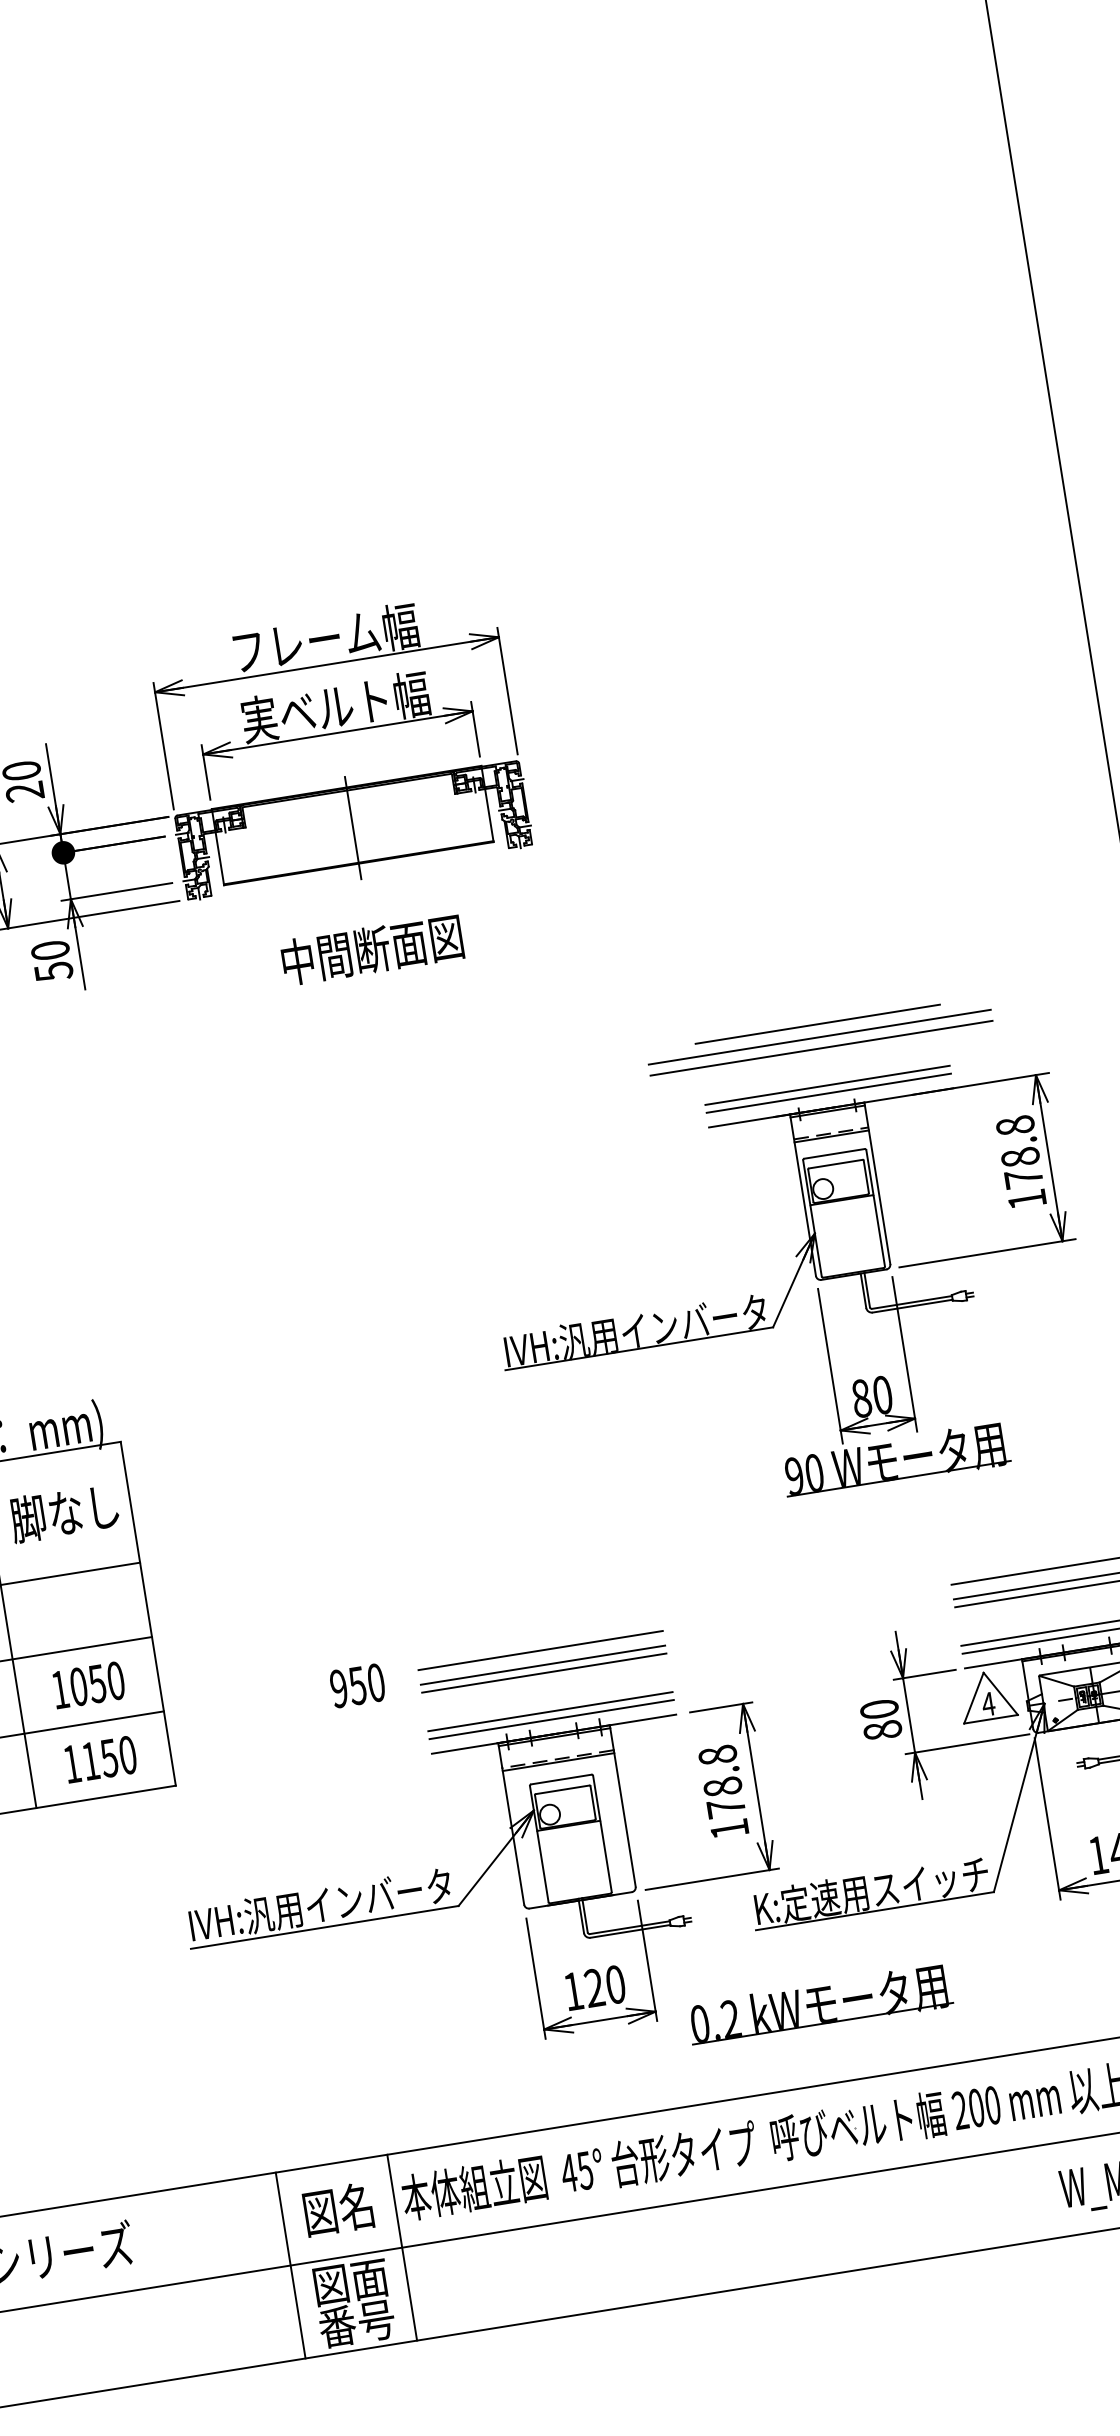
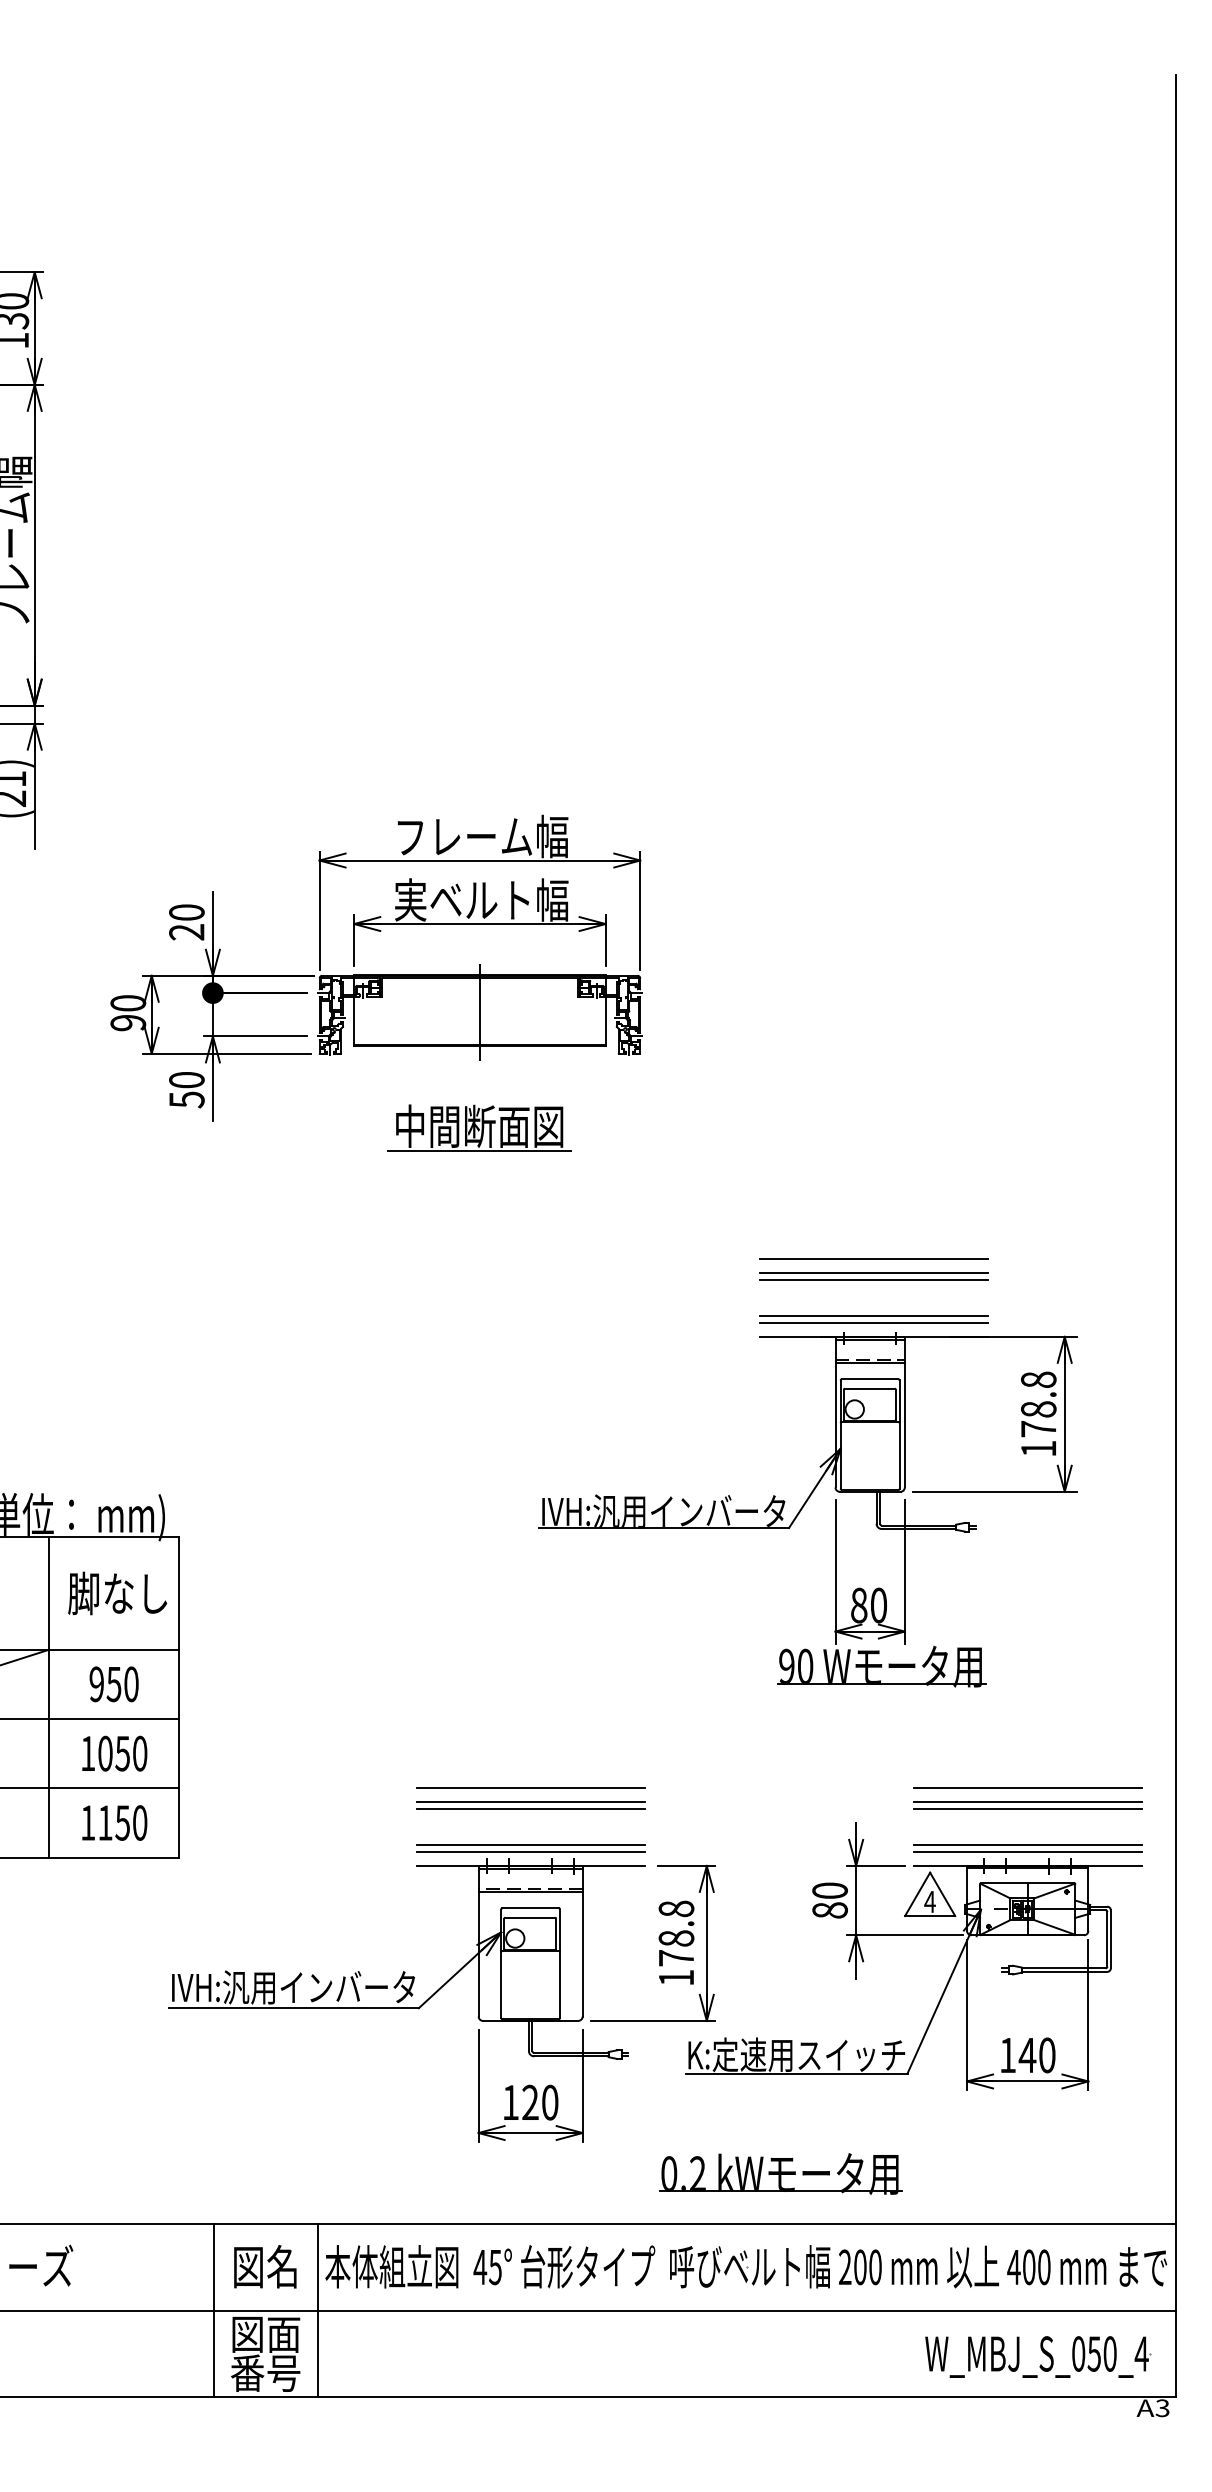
line: (376, 976) -> (479, 1151), added
part: (820, 1043) -> (873, 1276), size x0.71
text: (357, 1686) -> (113, 1684), moved
part: (819, 2004) -> (780, 2173), moved

